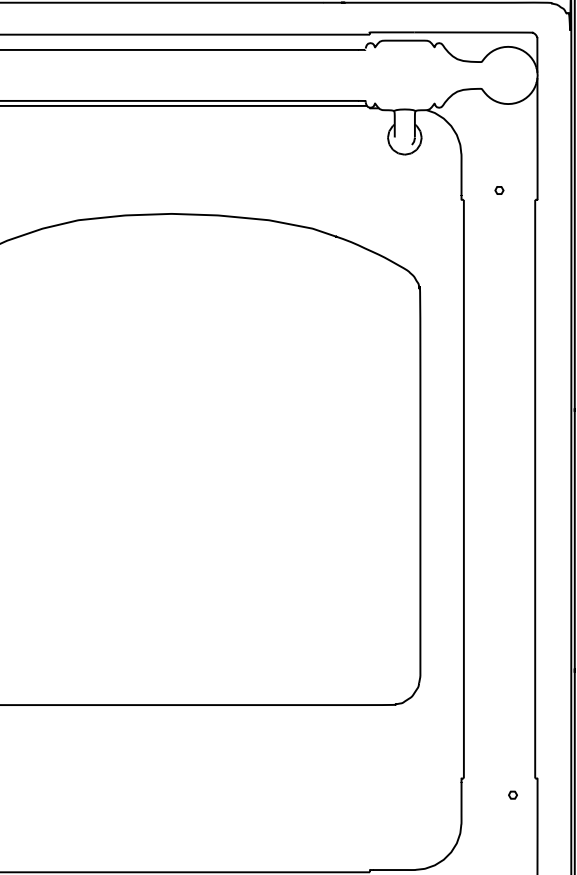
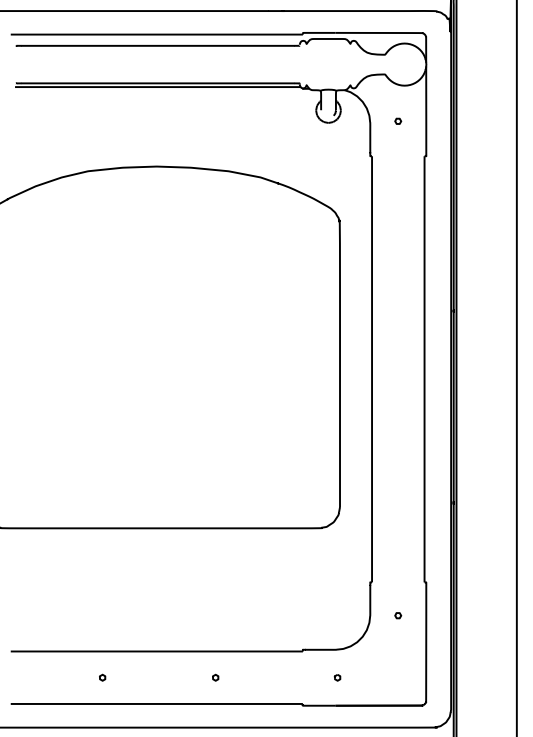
part: (499, 189) -> (398, 120), moved
part: (513, 794) -> (398, 615), moved

